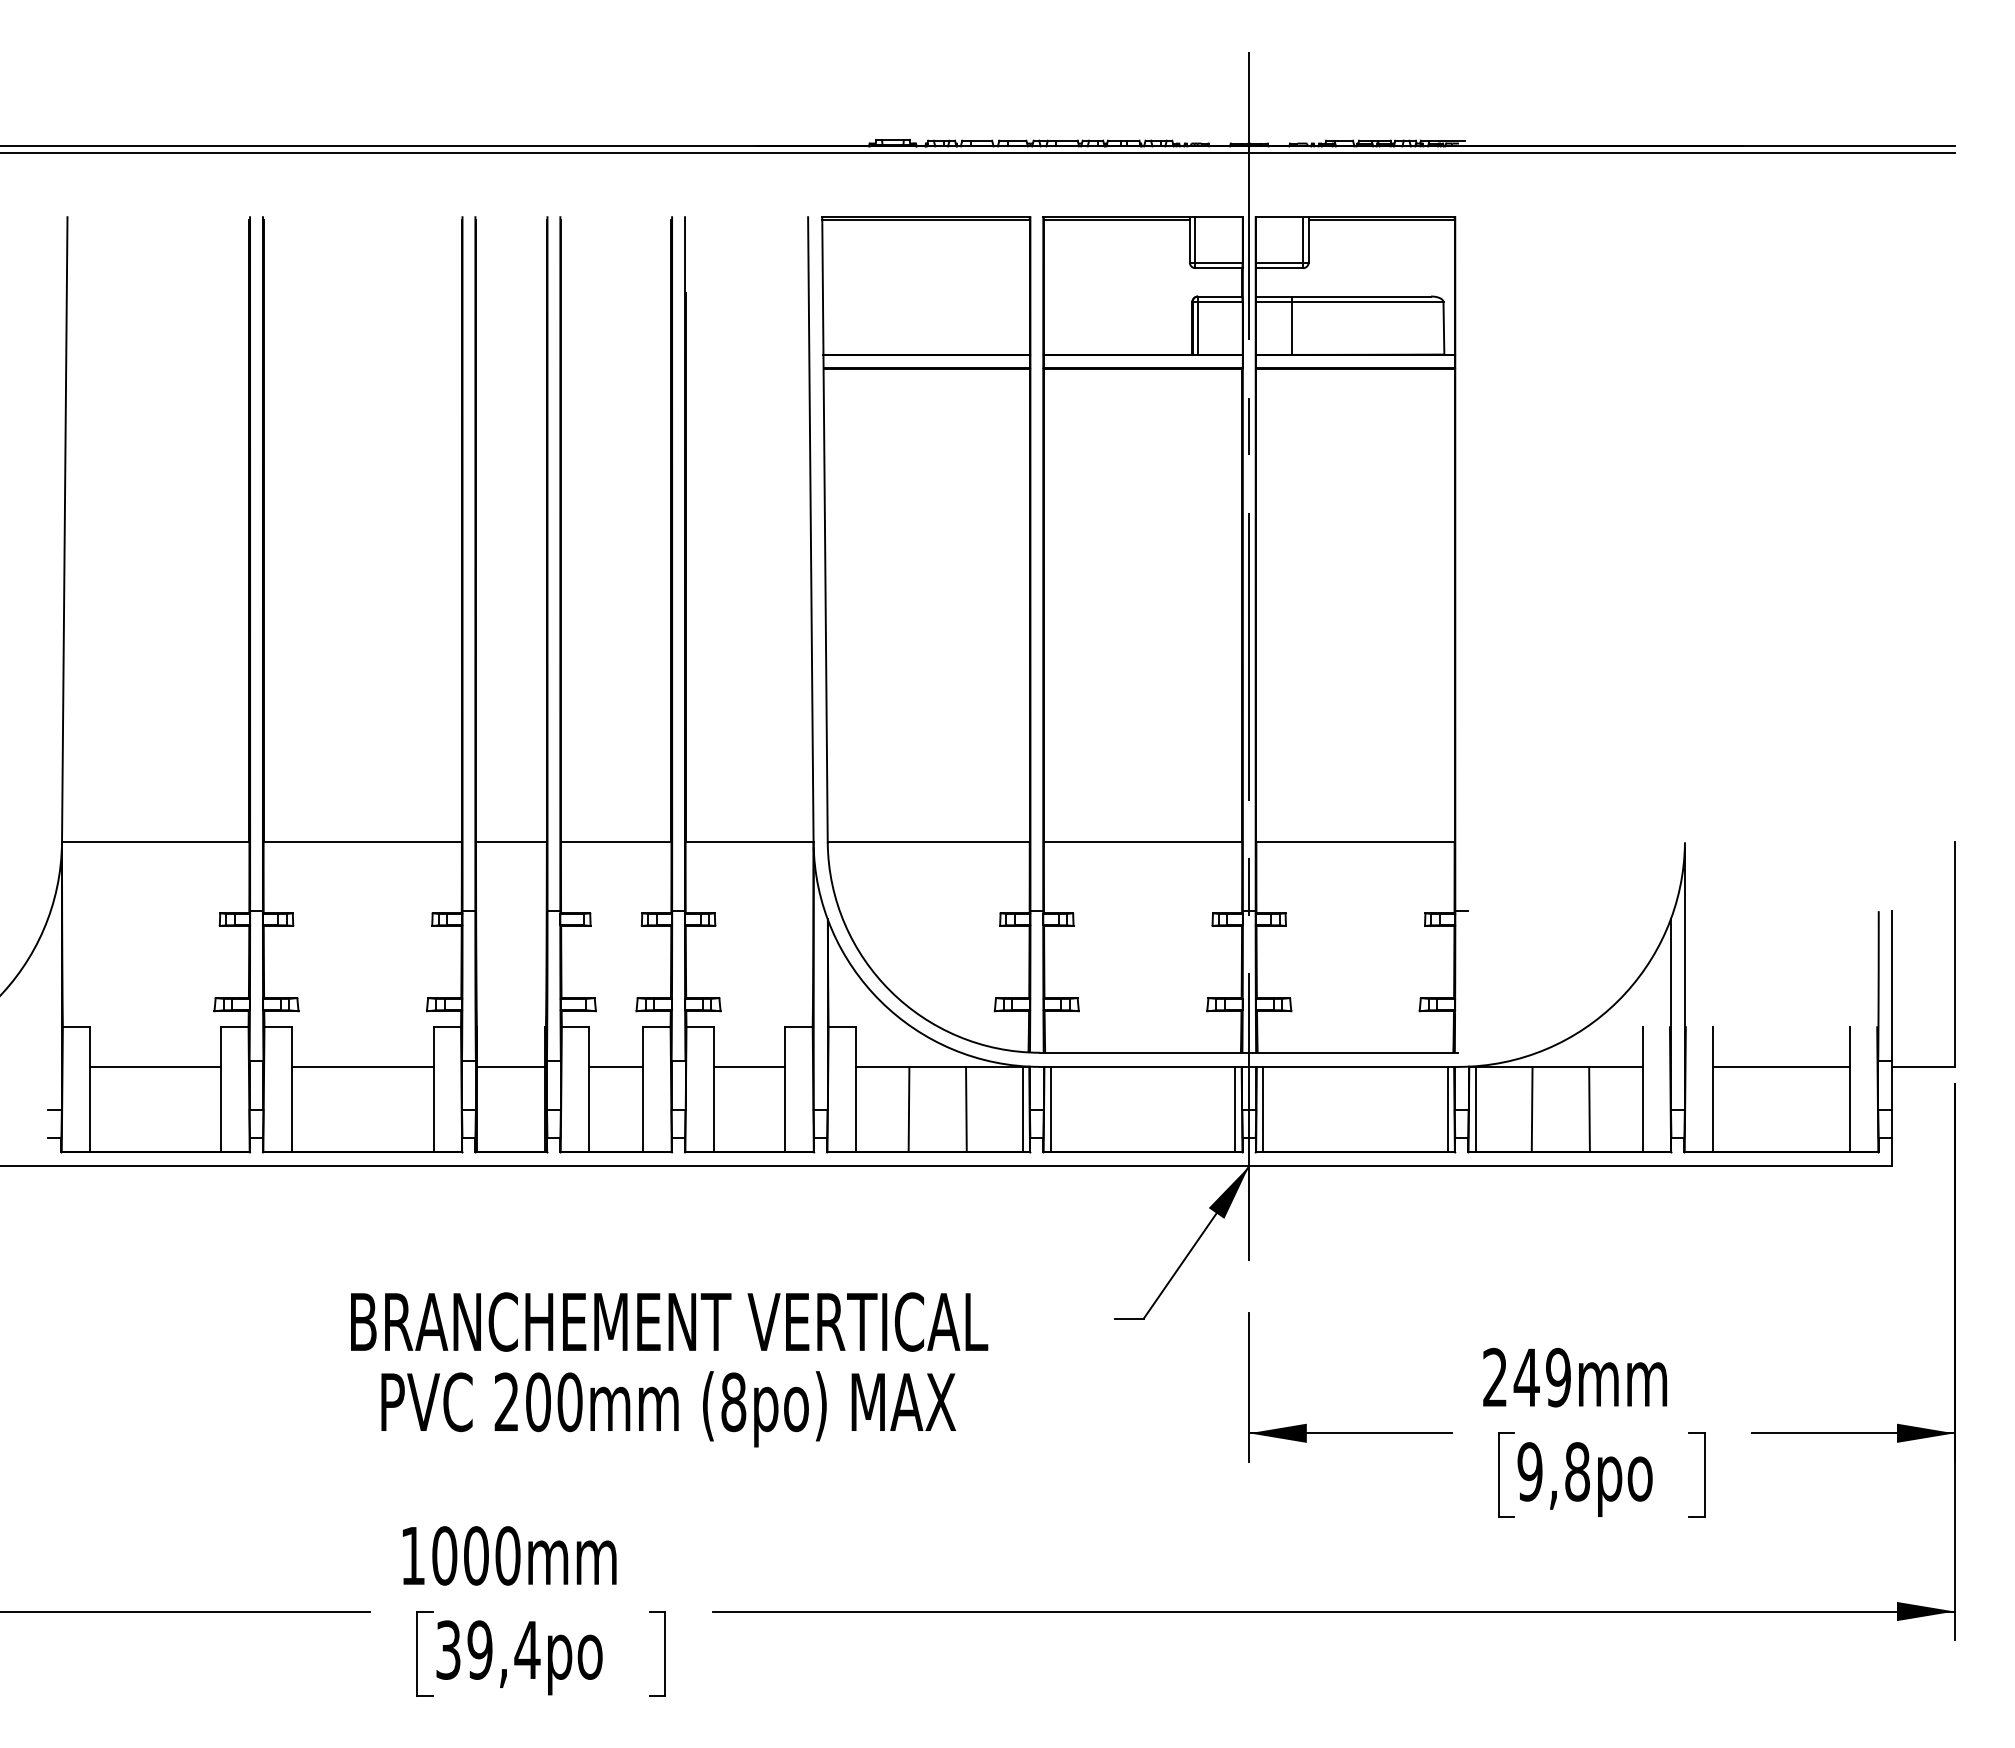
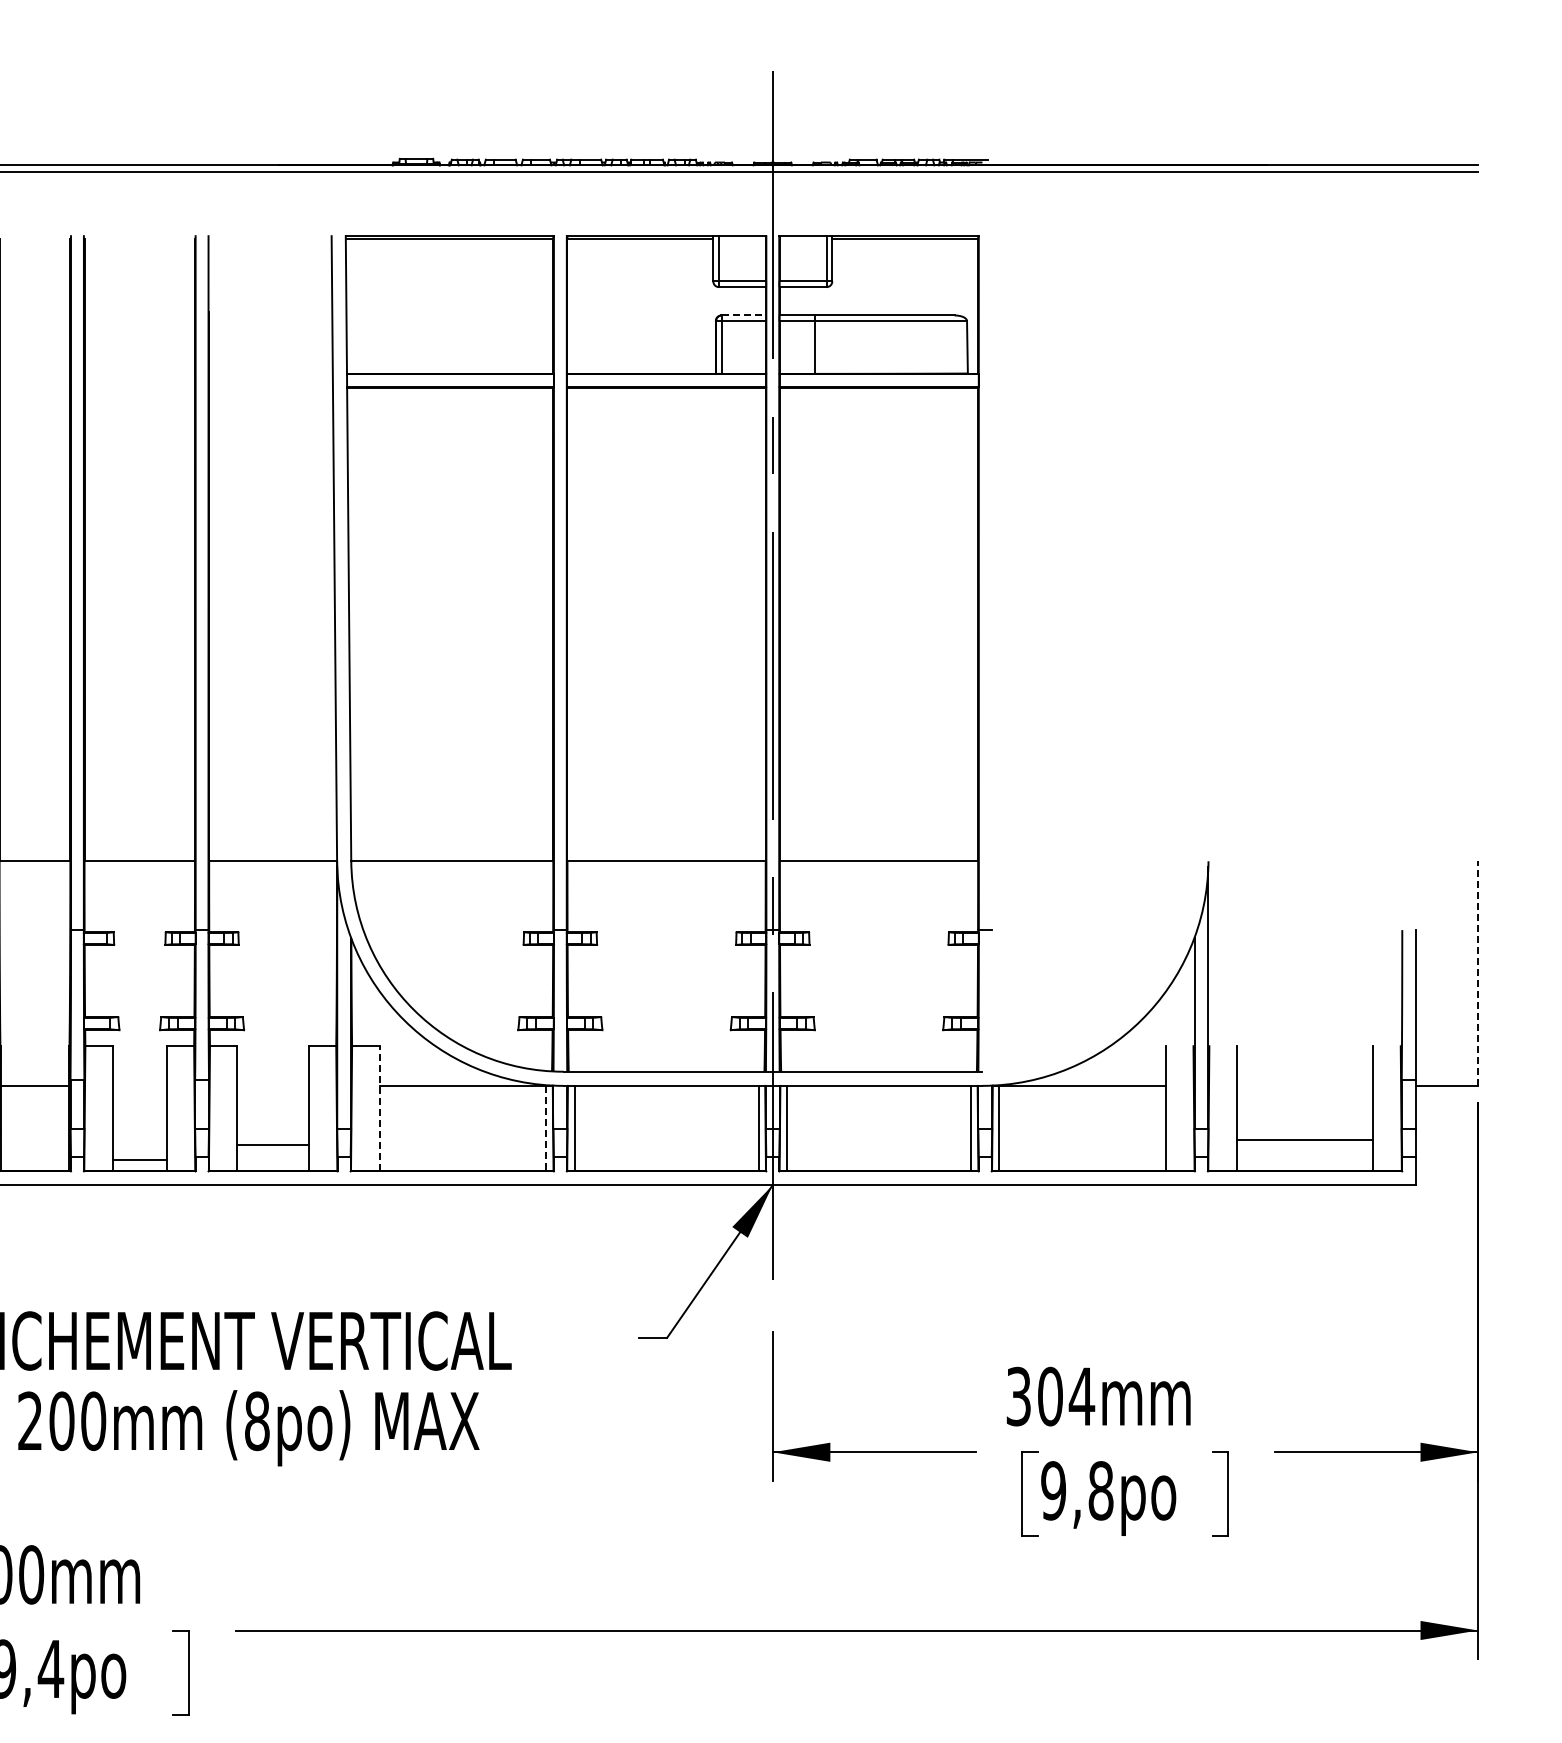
line: (1220, 296) -> (744, 315), solid -> dashed
line: (1954, 954) -> (1478, 973), solid -> dashed
line: (616, 1066) -> (140, 1159), moved
line: (749, 1066) -> (273, 1144), moved
line: (1781, 1066) -> (1305, 1139), moved
line: (856, 1089) -> (380, 1108), solid -> dashed
line: (908, 1108) -> (432, 1127), removed
line: (966, 1108) -> (490, 1127), removed
line: (1531, 1108) -> (1055, 1127), removed
line: (1589, 1108) -> (1113, 1127), removed
line: (1022, 1109) -> (546, 1128), solid -> dashed
text: (1527, 1377) -> (1051, 1396), 249mm -> 304mm

